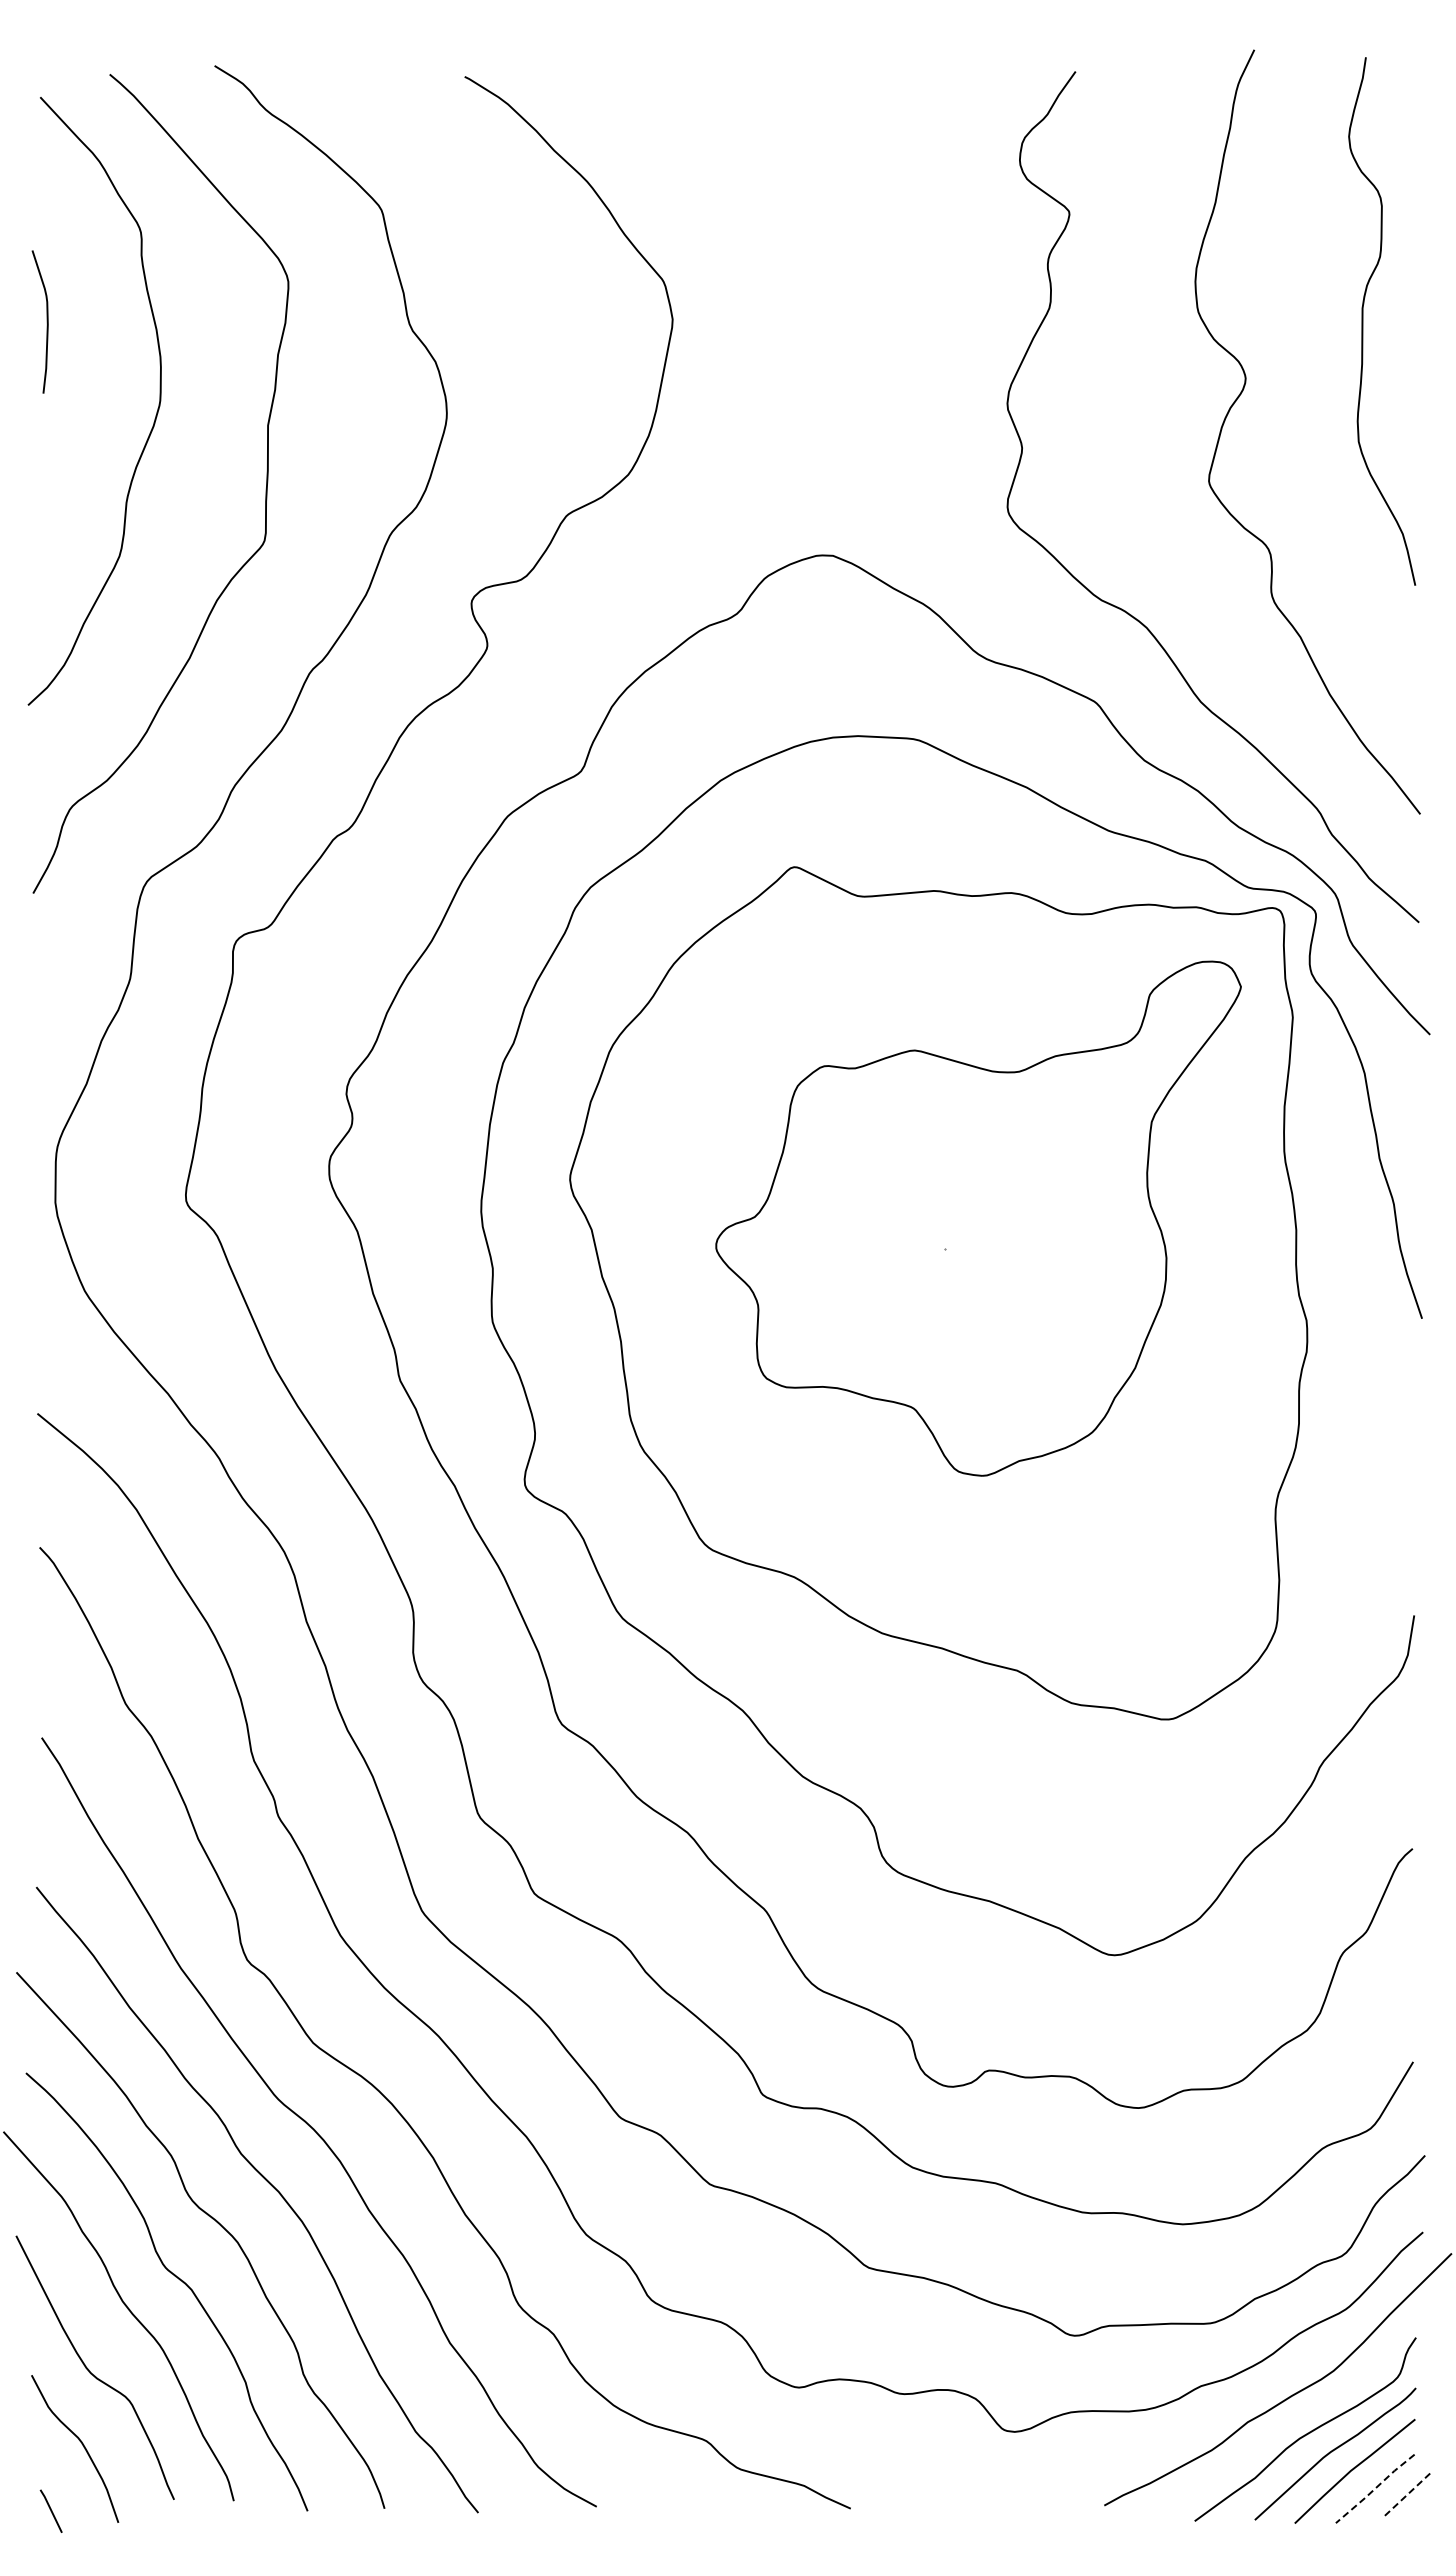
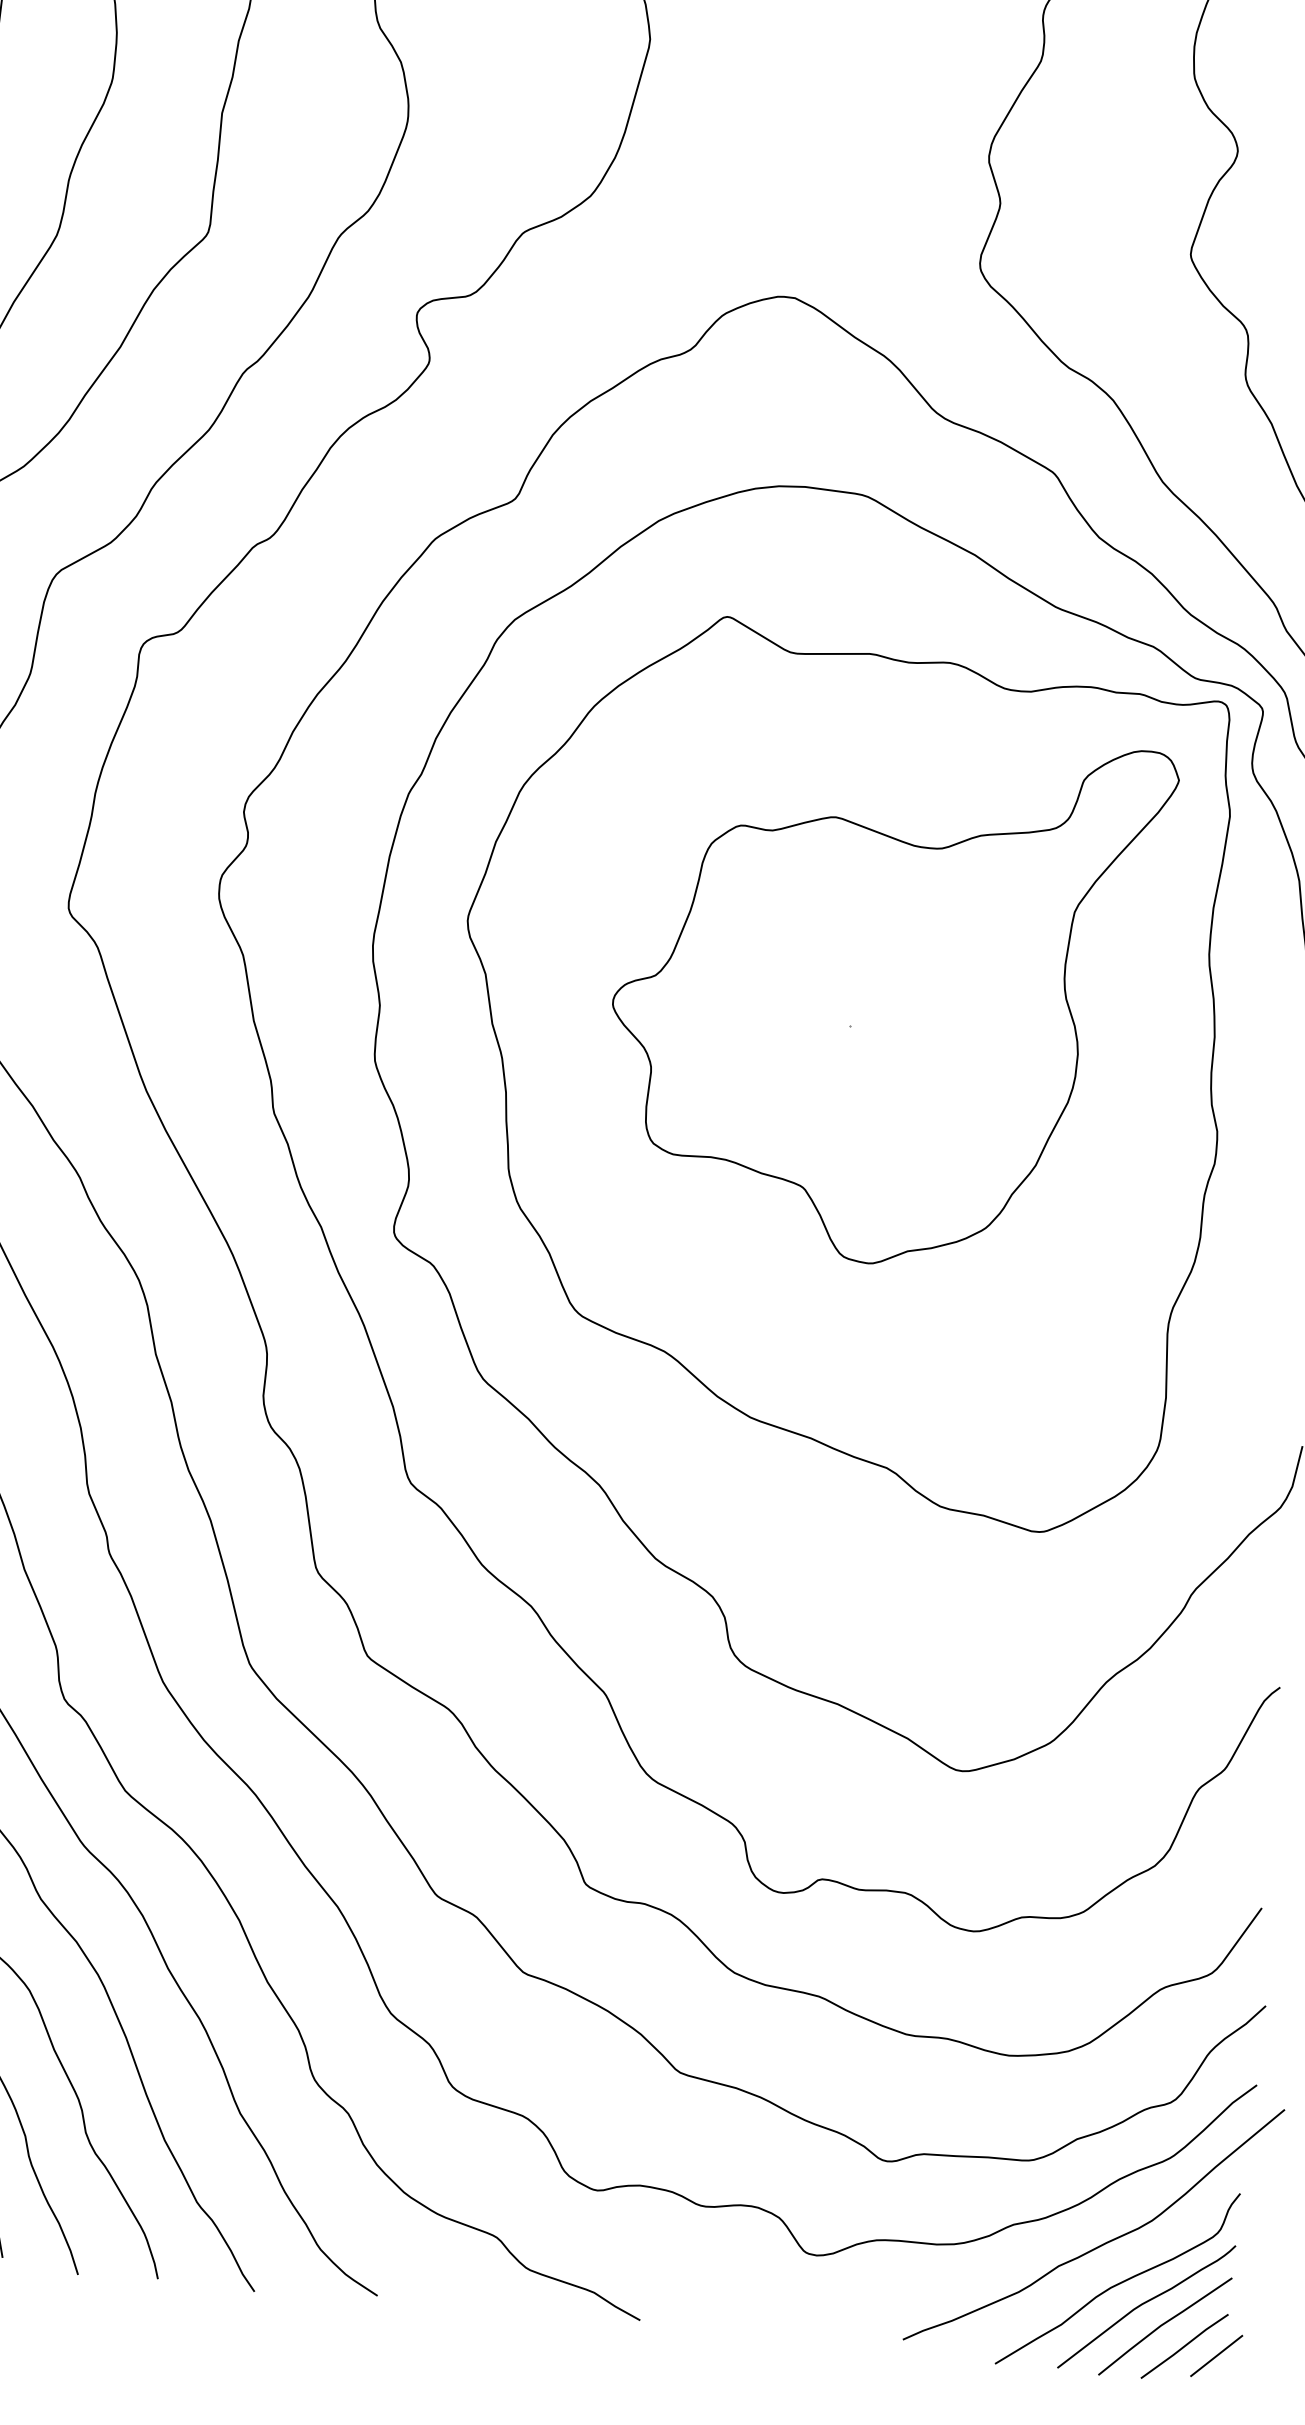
line: (1374, 2489) -> (1183, 2347), dashed -> solid
line: (1406, 2495) -> (1216, 2356), dashed -> solid

